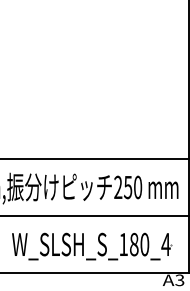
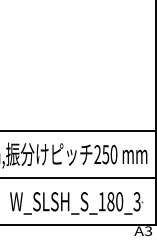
text: (165, 244) -> (136, 201), W_SLSH_S_180_4 -> W_SLSH_S_180_3

